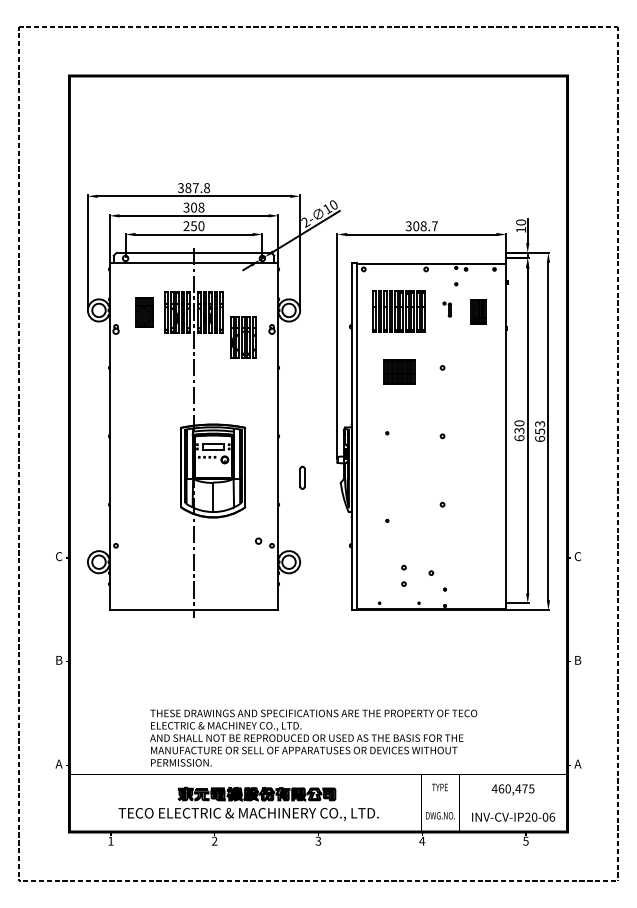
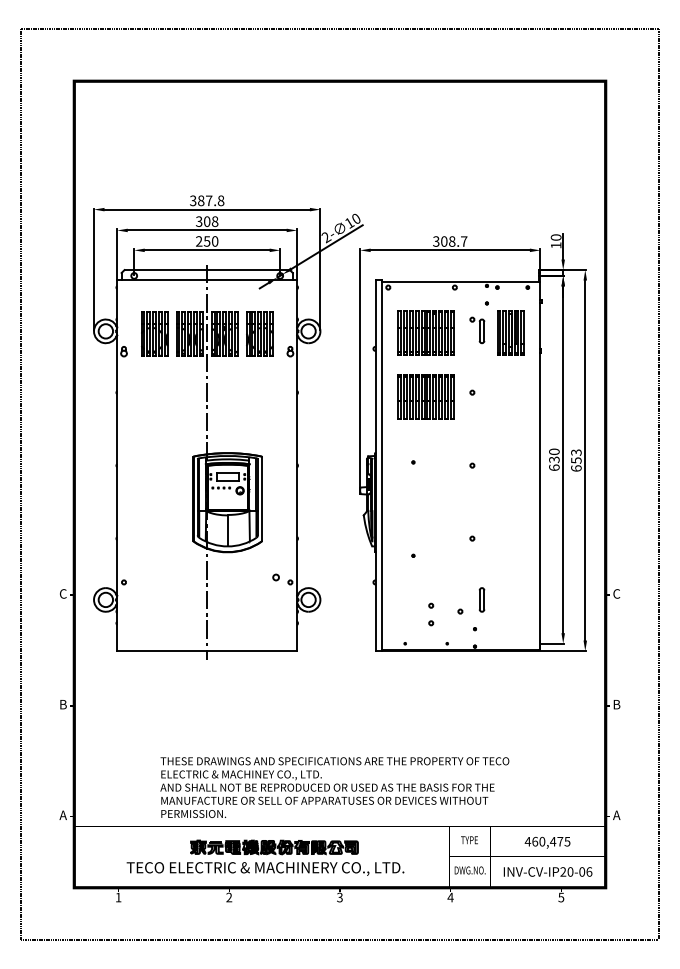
part: (447, 309) -> (477, 330), size x1.67
part: (478, 311) -> (510, 332), size x1.67
part: (144, 312) -> (154, 333), size x1.43
part: (243, 336) -> (259, 333), moved
part: (398, 371) -> (425, 396), size x1.67
part: (302, 477) -> (481, 599), moved

